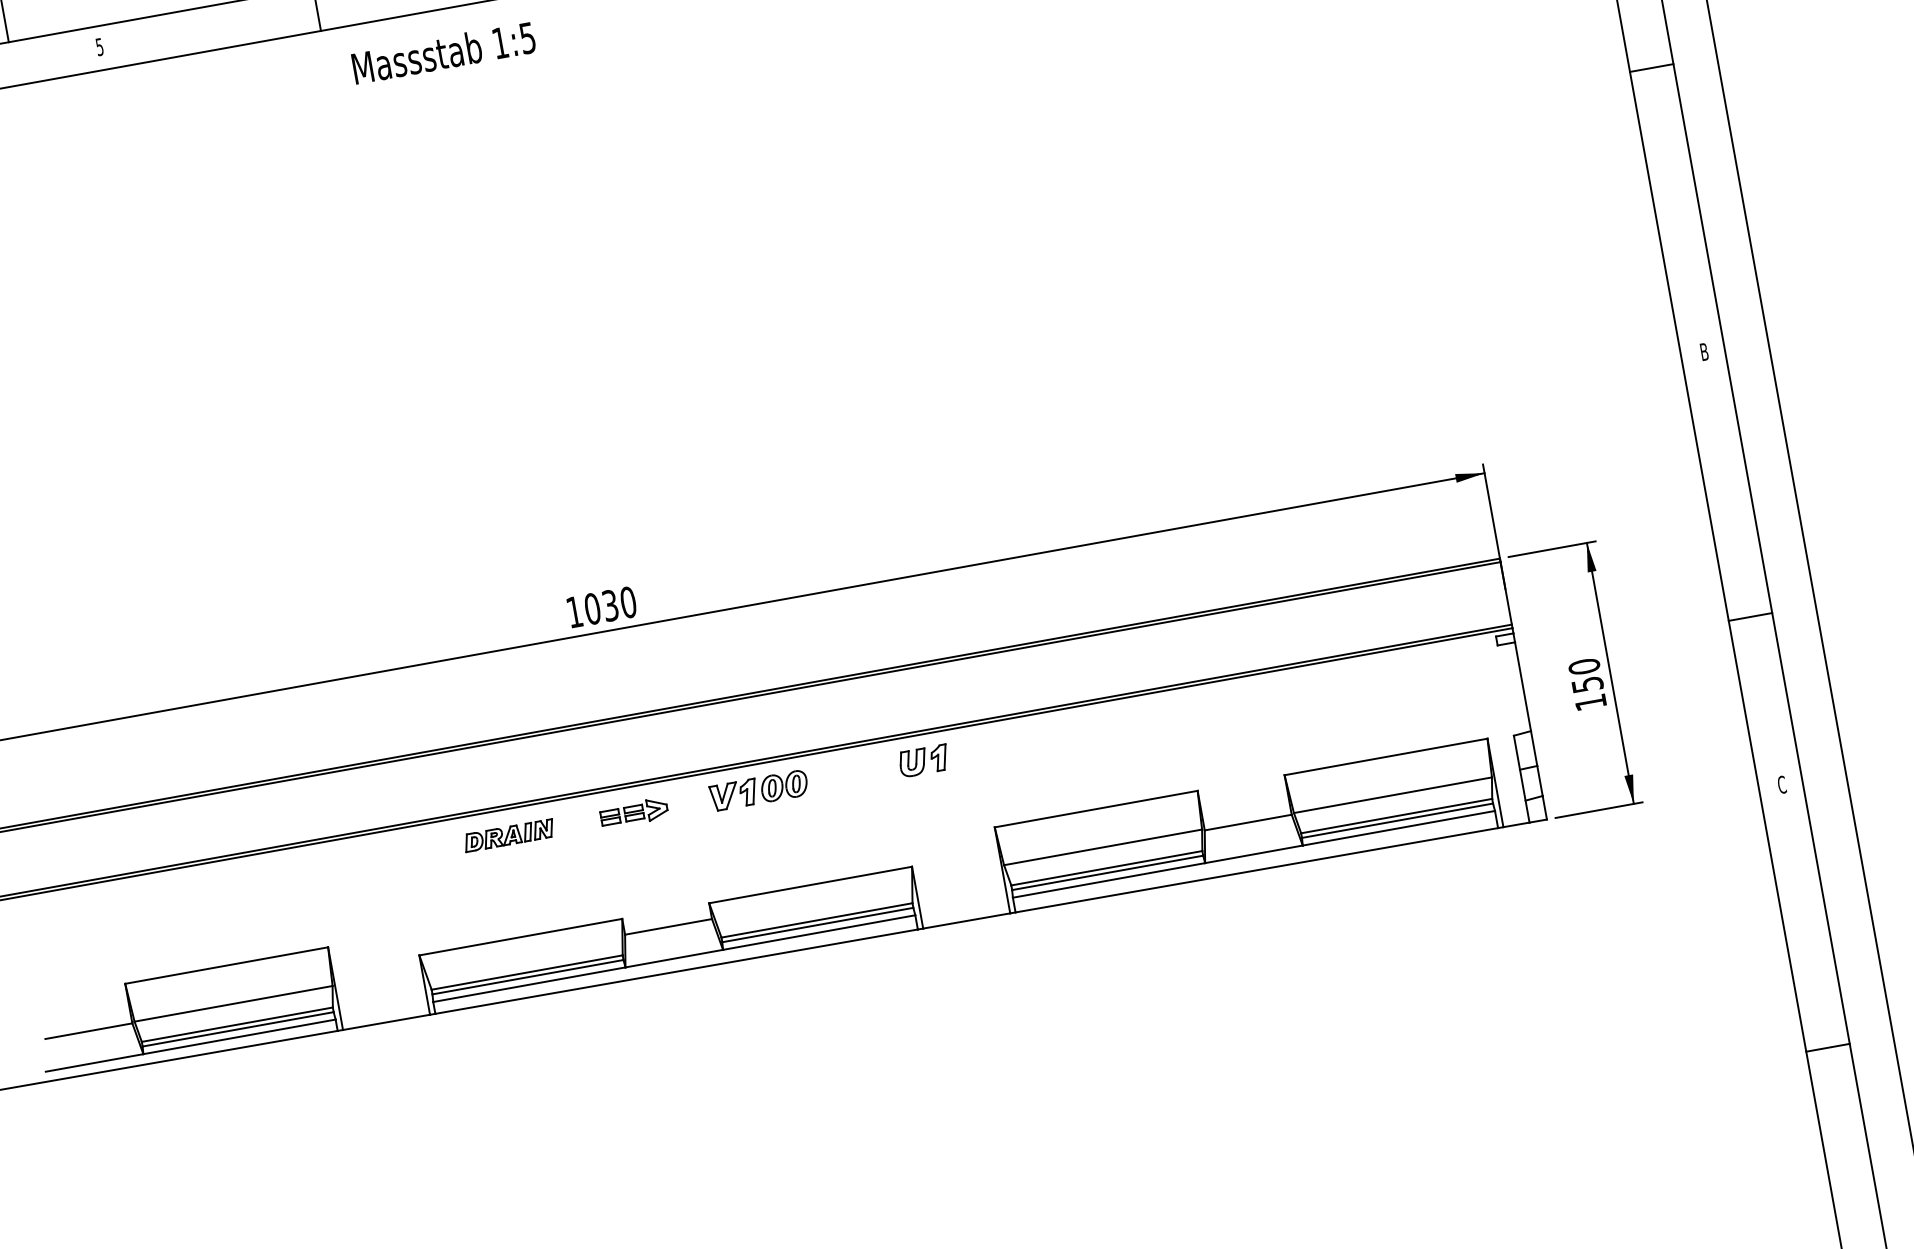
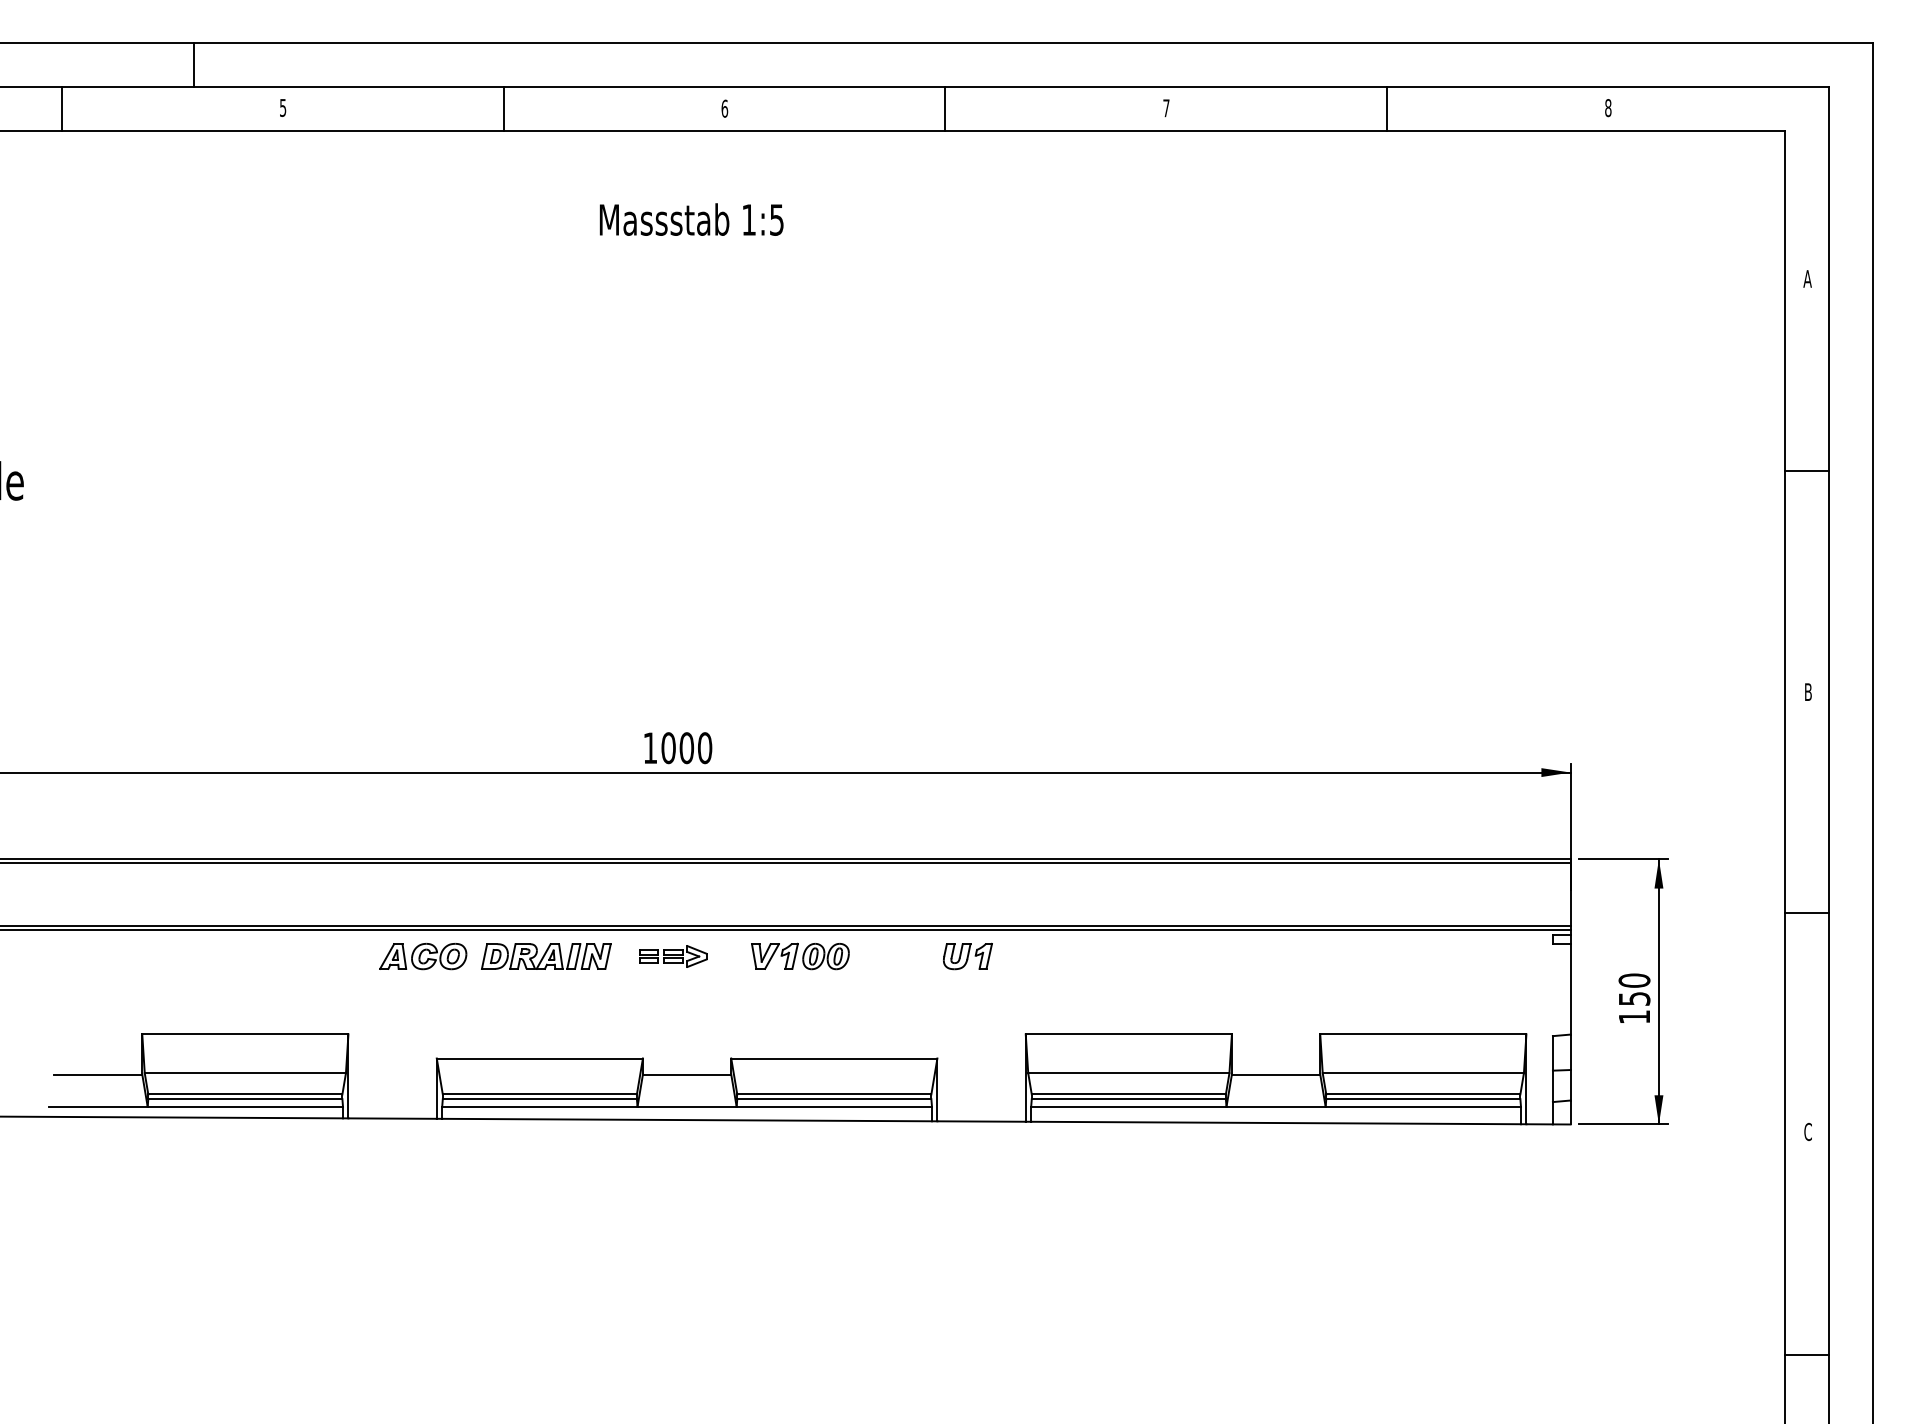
text: (443, 52) -> (691, 219), moved
line: (1651, 68) -> (1806, 471), moved
text: (610, 606) -> (686, 748), 1030 -> 1000
line: (1750, 617) -> (1806, 913), moved
part: (509, 835) -> (546, 956), size x1.43
part: (388, 857) -> (423, 956), added
line: (1827, 1047) -> (1806, 1354), moved

